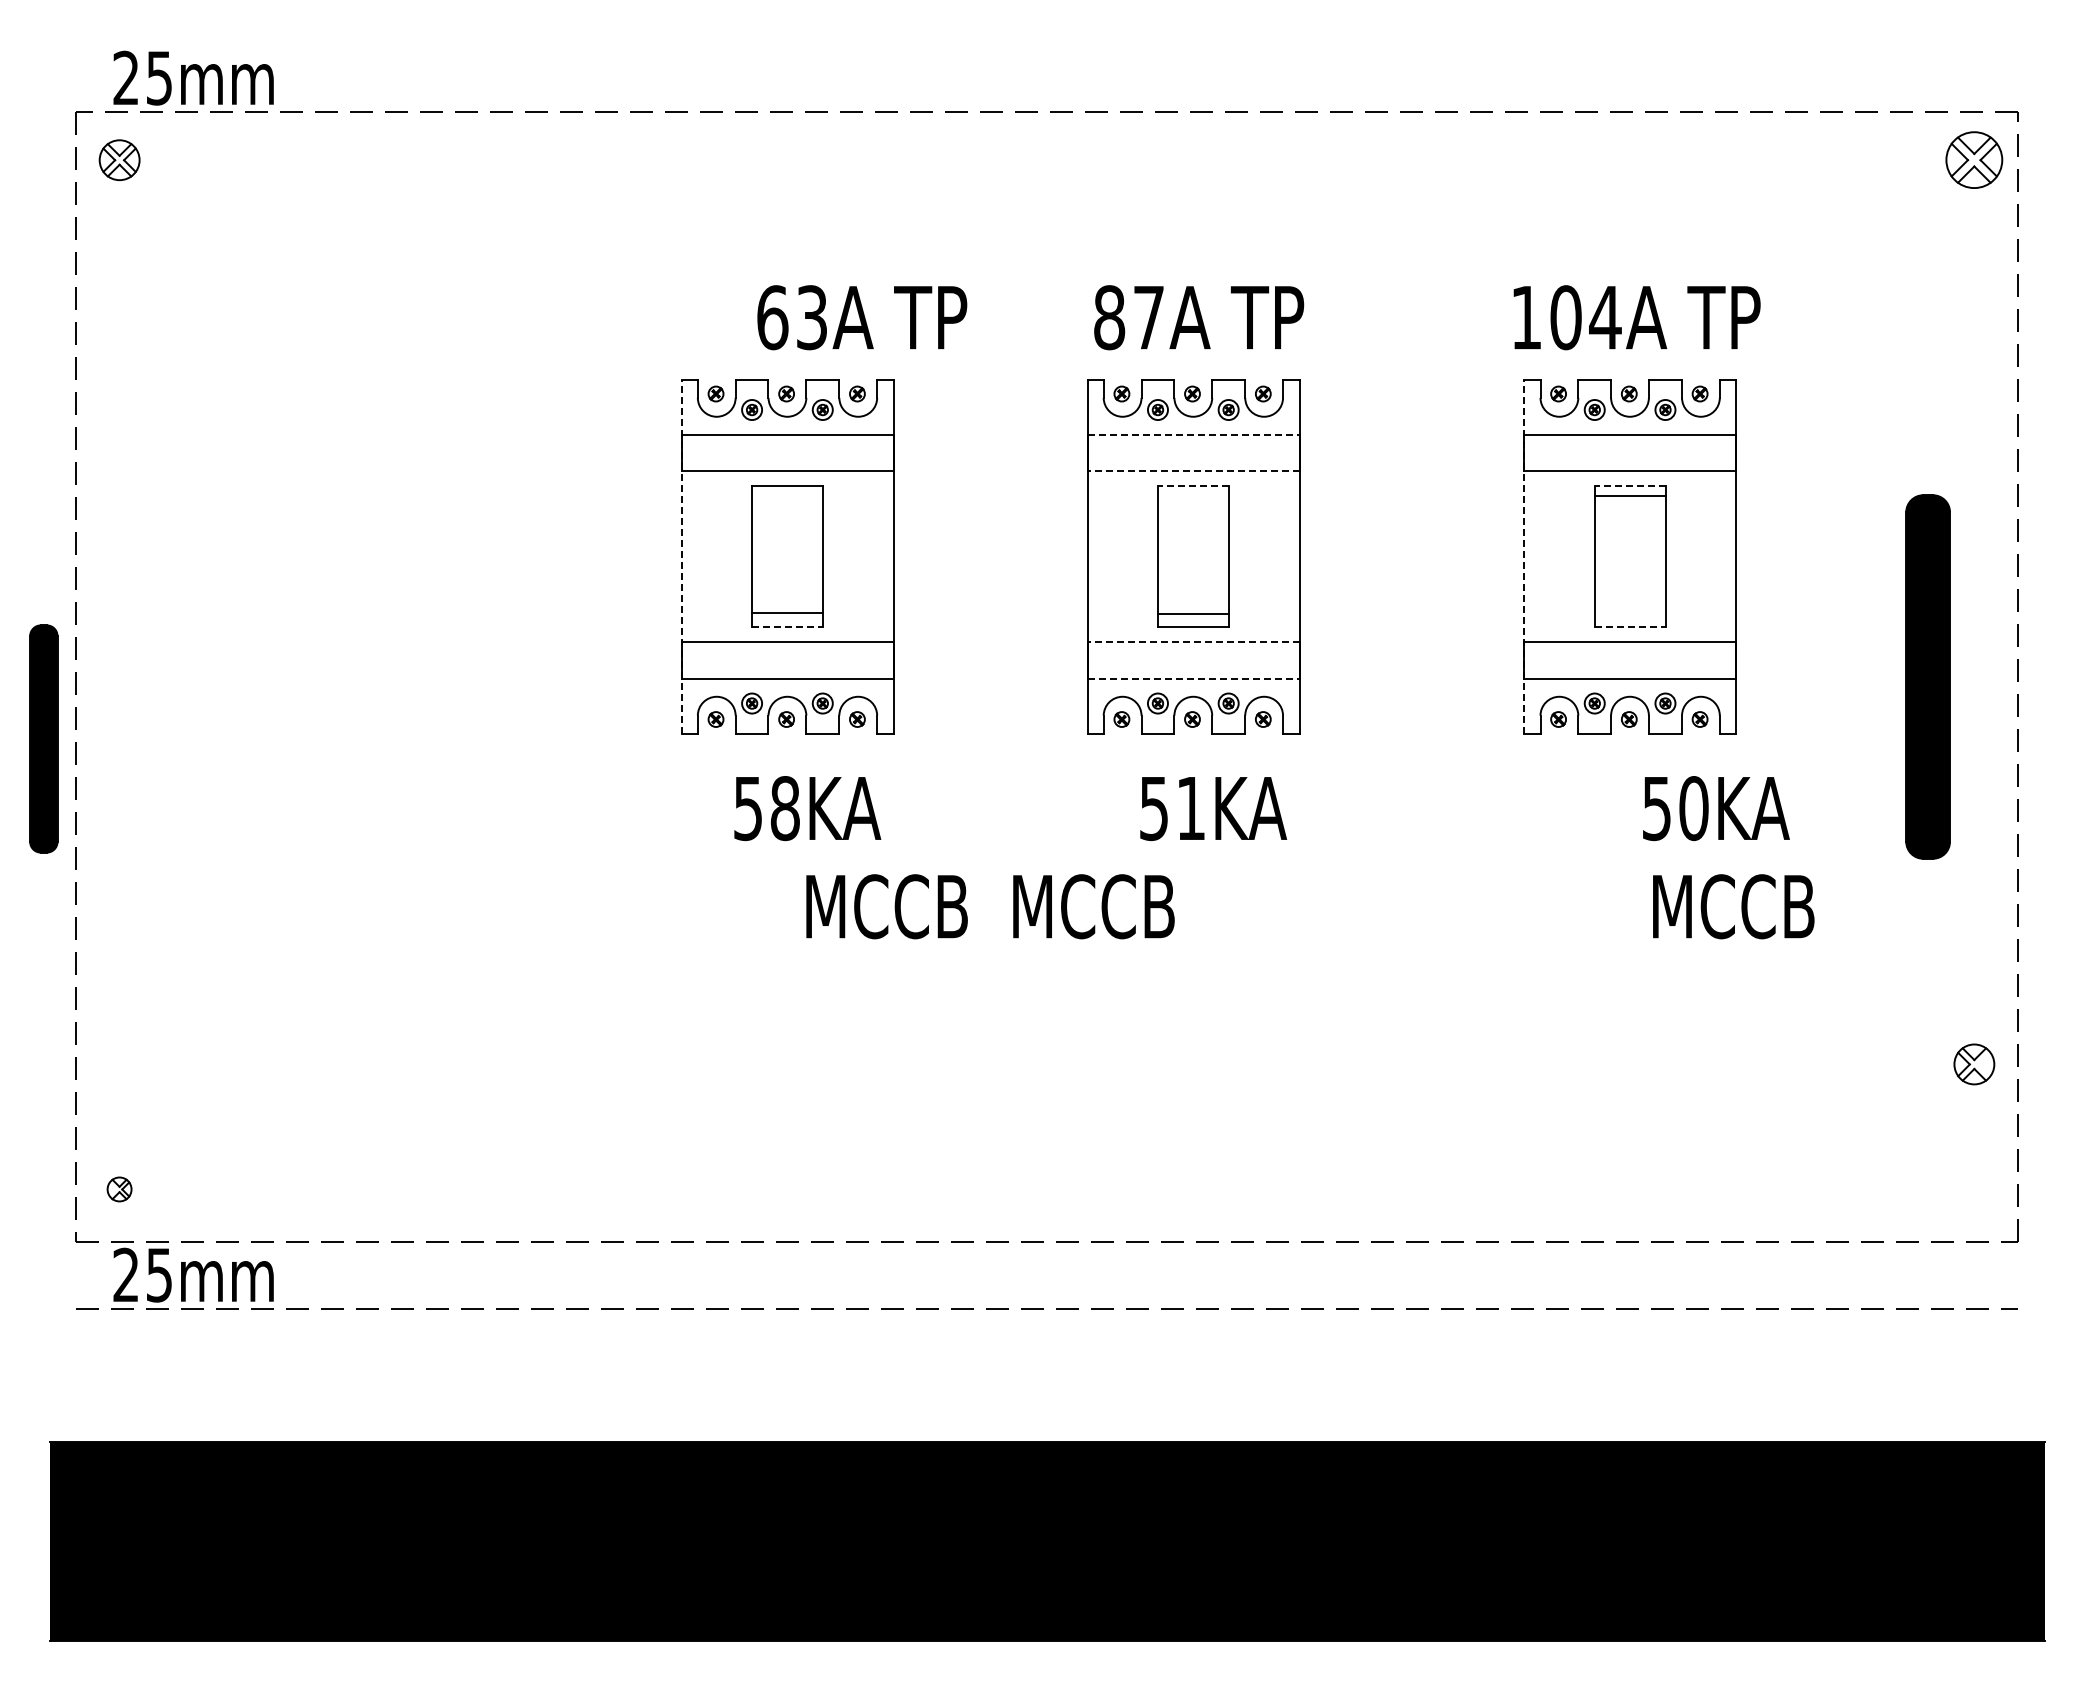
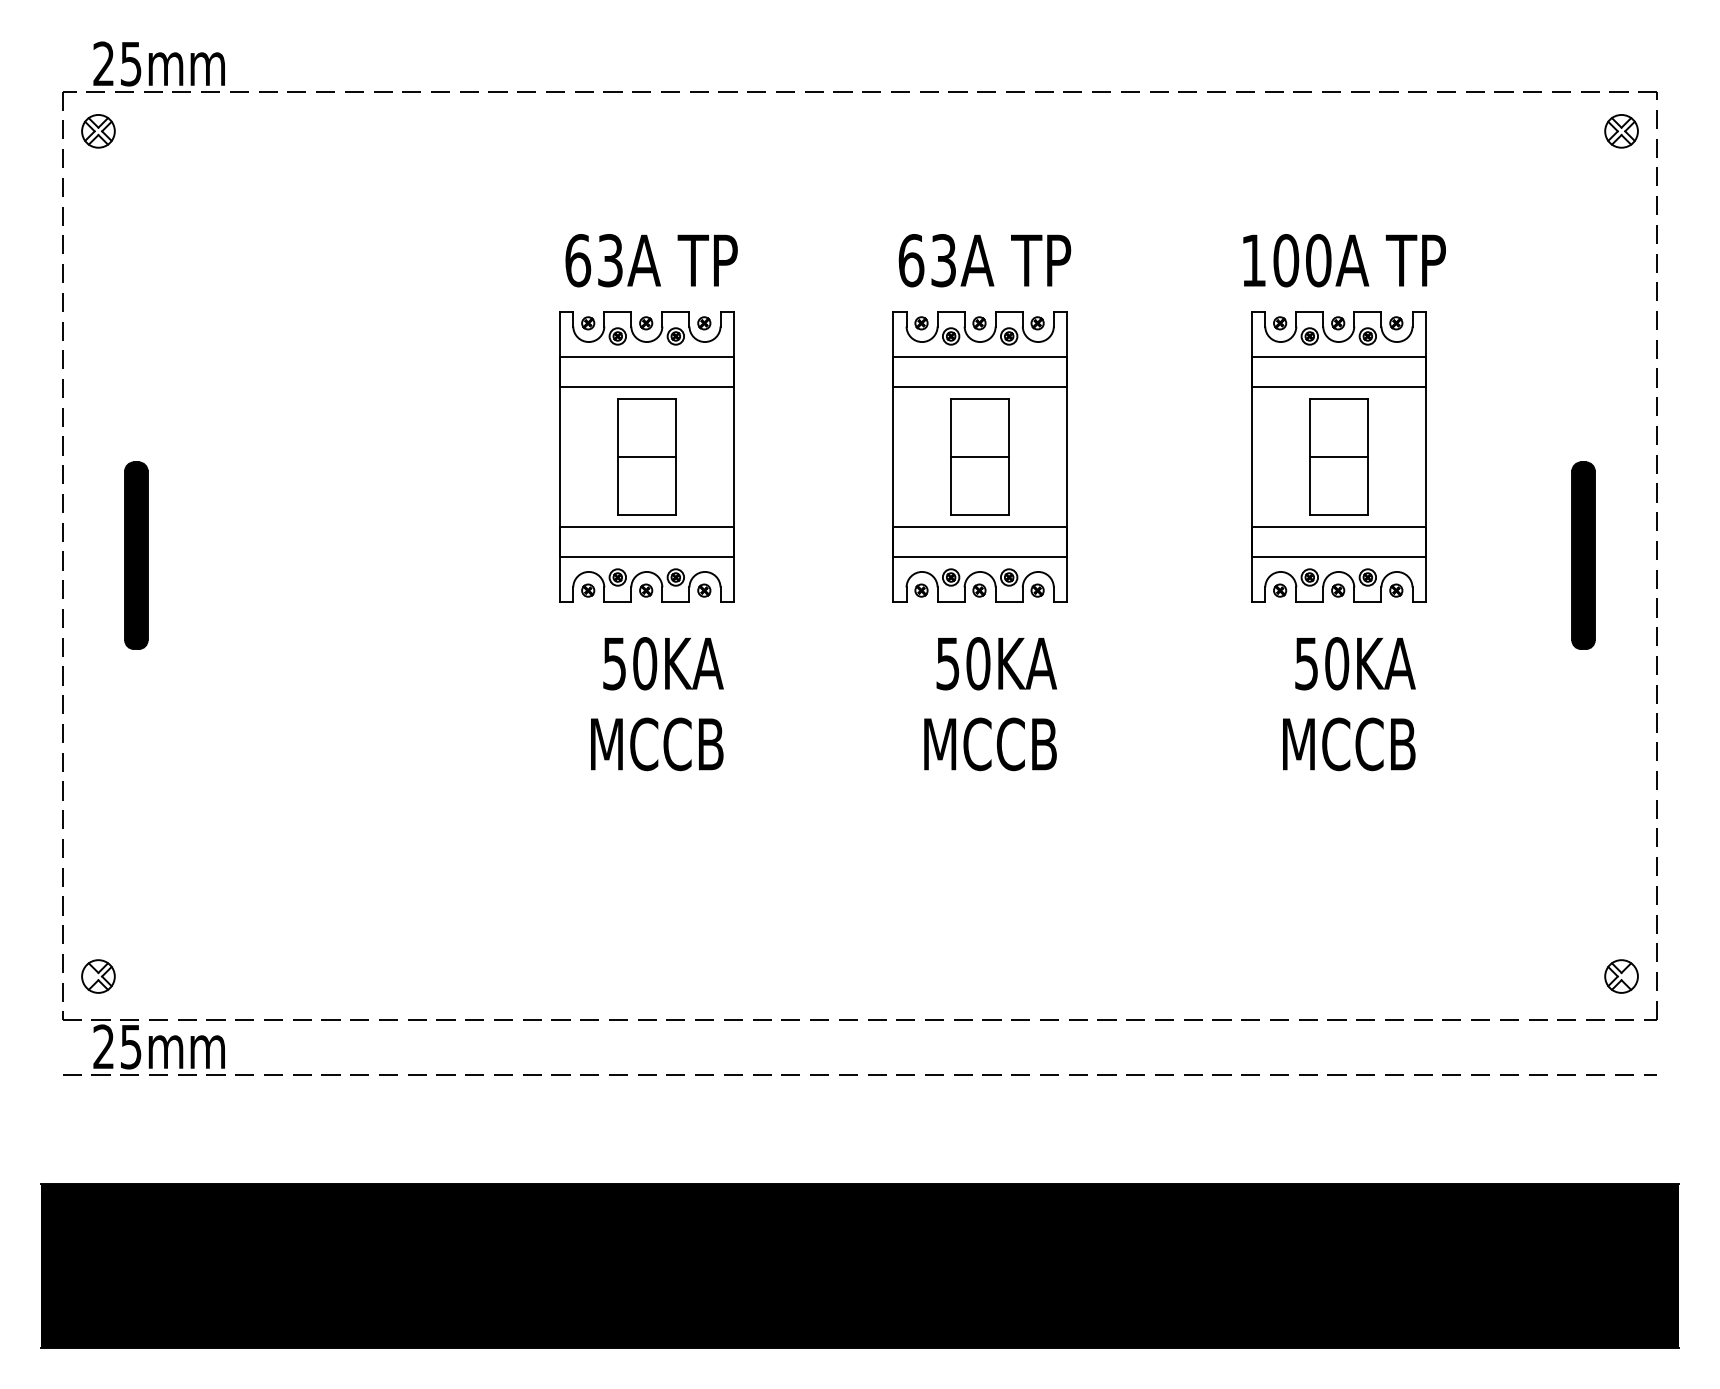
part: (1974, 160) -> (1621, 131), size x0.71
text: (862, 317) -> (651, 260), moved
text: (1128, 317) -> (926, 260), 87A -> 63A
text: (1605, 317) -> (1318, 260), 104A -> 100A
line: (1194, 434) -> (981, 356), dashed -> solid
line: (1193, 471) -> (980, 386), dashed -> solid
line: (1193, 486) -> (980, 399), dashed -> solid
line: (1629, 486) -> (1338, 399), dashed -> solid
line: (1629, 495) -> (1338, 456), moved
line: (681, 556) -> (559, 456), dashed -> solid
line: (1524, 556) -> (1252, 456), dashed -> solid
line: (787, 612) -> (646, 456), moved
line: (1193, 613) -> (980, 456), moved
line: (788, 627) -> (647, 515), dashed -> solid
line: (1630, 627) -> (1339, 515), dashed -> solid
line: (1193, 642) -> (980, 527), dashed -> solid
part: (1927, 676) -> (1583, 555), size x0.62
line: (1194, 678) -> (981, 556), dashed -> solid
part: (43, 738) -> (136, 555), moved
text: (784, 808) -> (644, 663), 58KA -> 50KA
text: (1190, 808) -> (977, 663), 51KA -> 50KA
text: (1716, 808) -> (1355, 663), moved
text: (886, 906) -> (656, 744), moved
text: (1093, 906) -> (990, 744), moved
text: (1733, 906) -> (1349, 744), moved
part: (1974, 1064) -> (1621, 976), moved
part: (119, 1189) -> (98, 976), size x1.67

